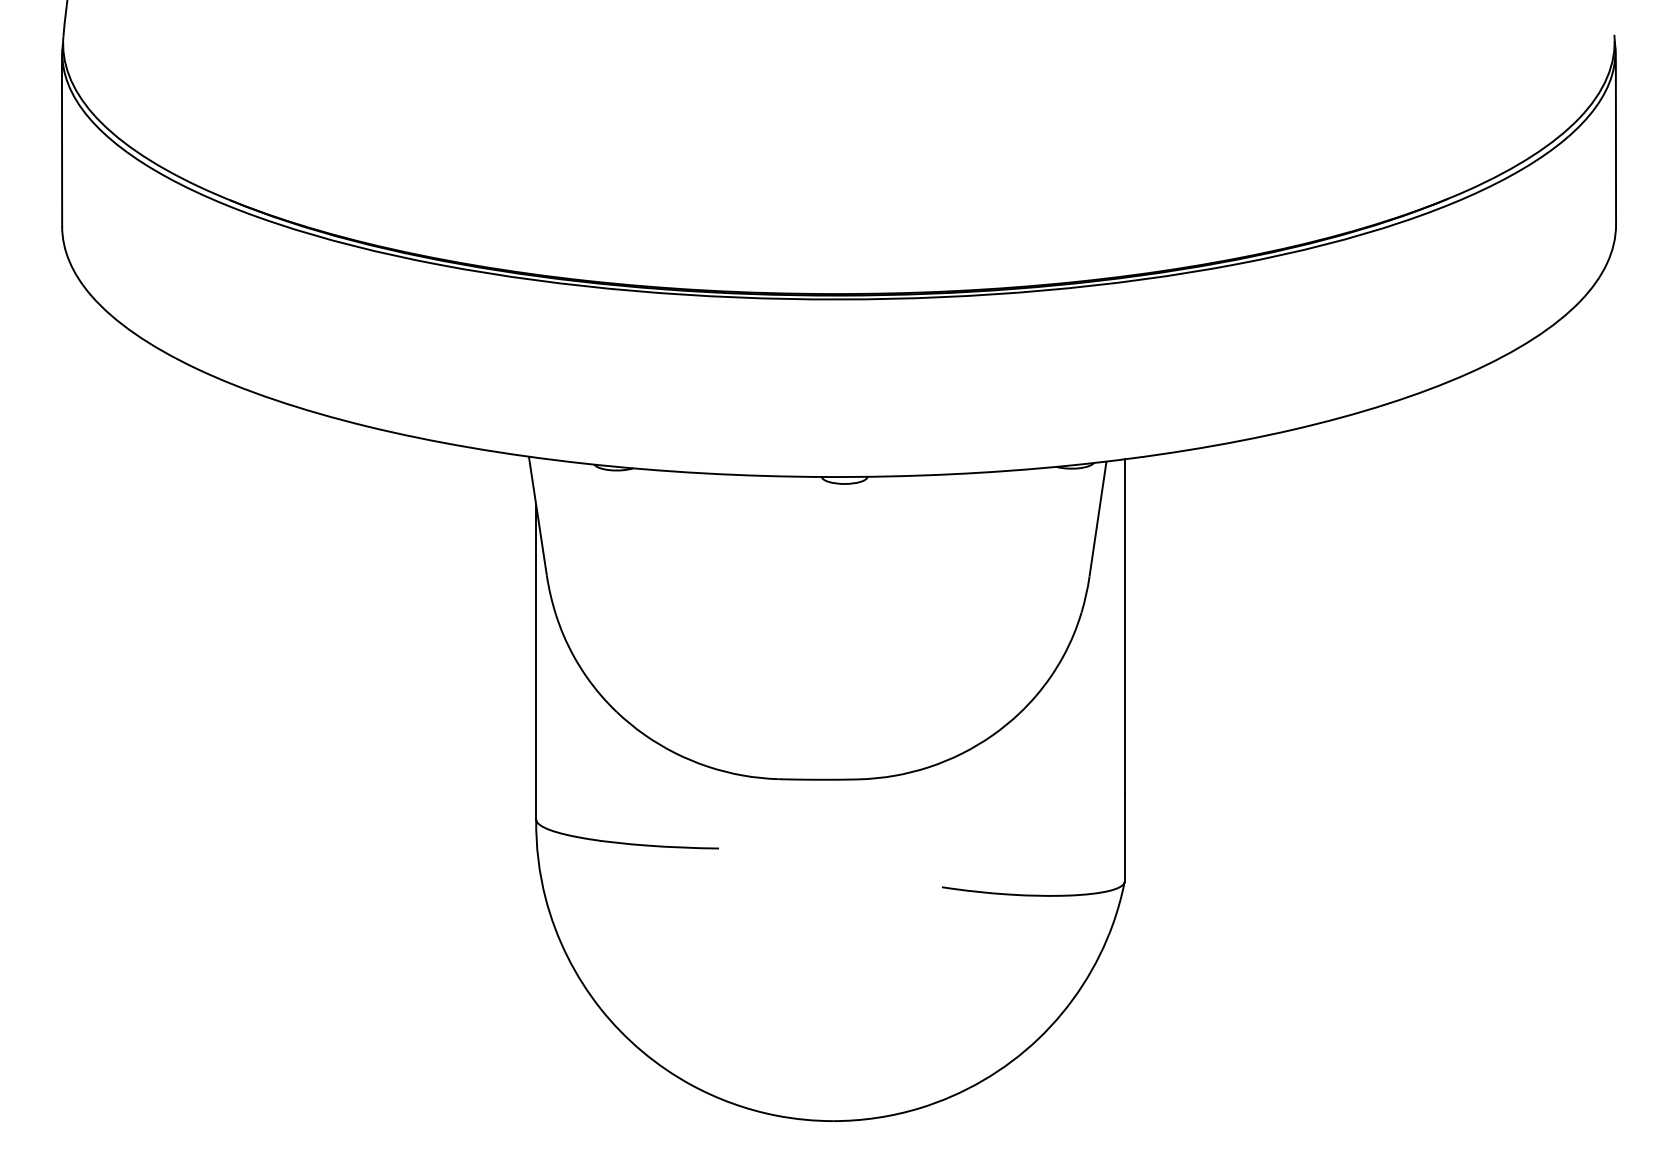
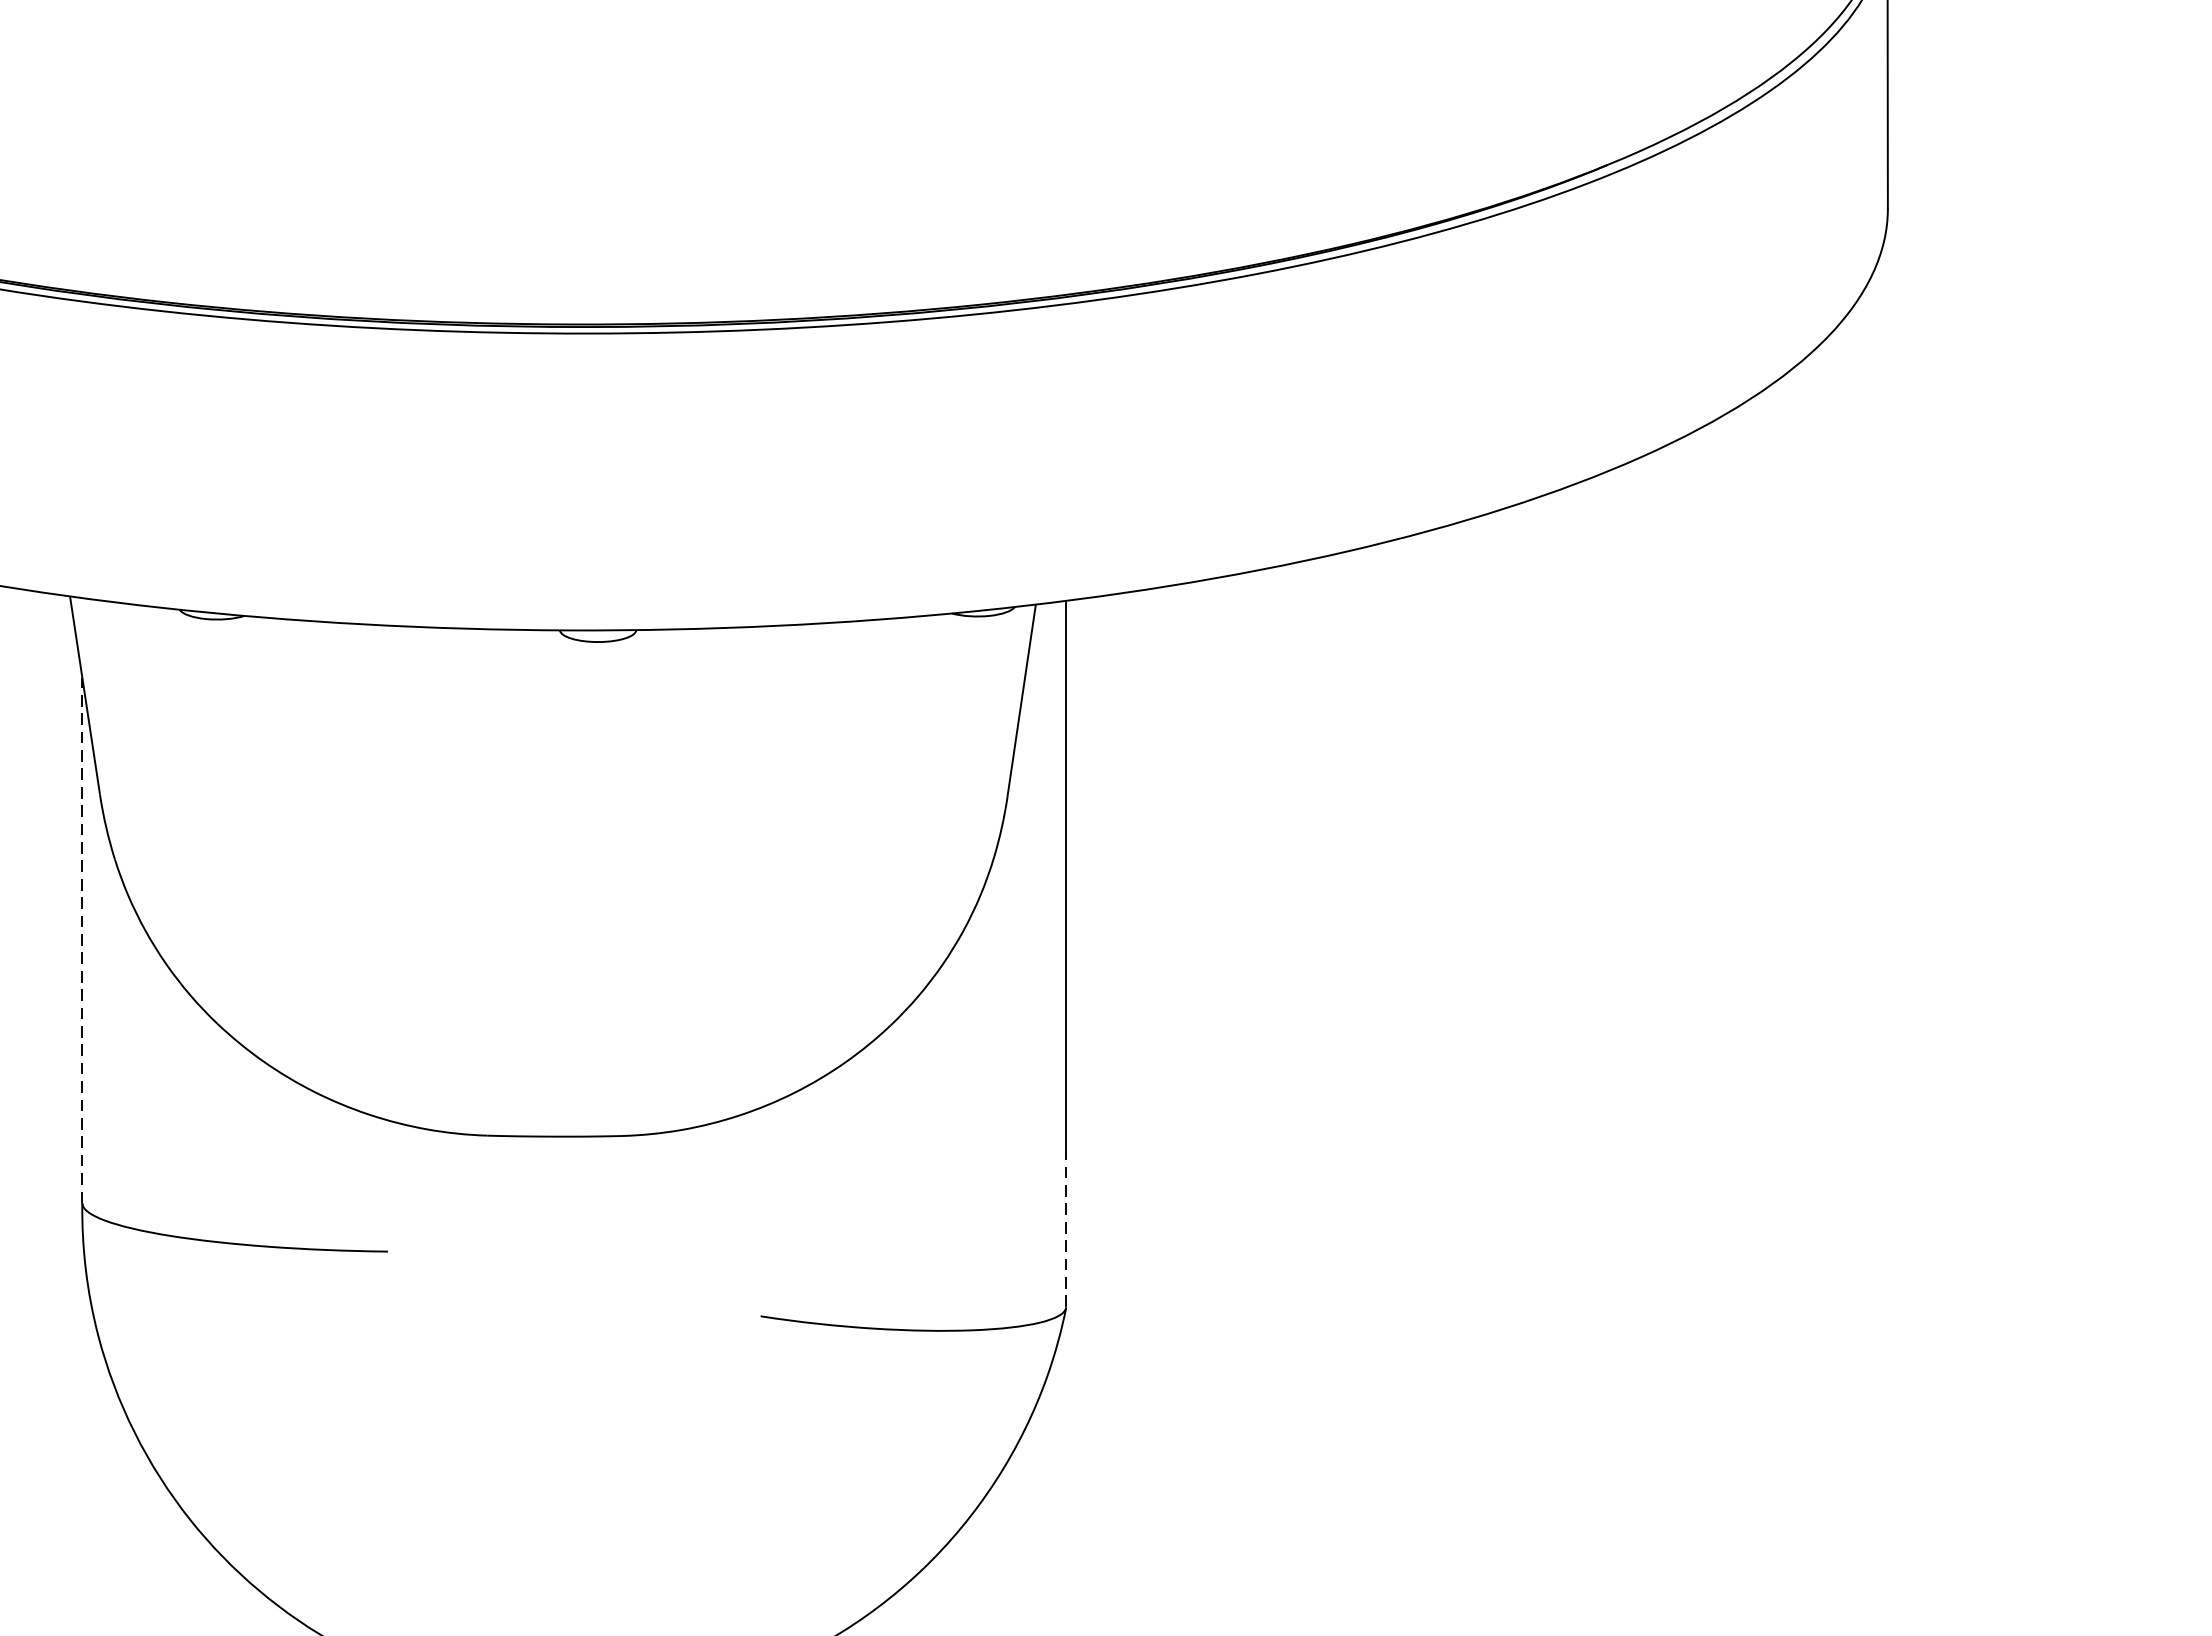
line: (536, 661) -> (82, 938), solid -> dashed
line: (1124, 837) -> (1065, 1233), solid -> dashed

